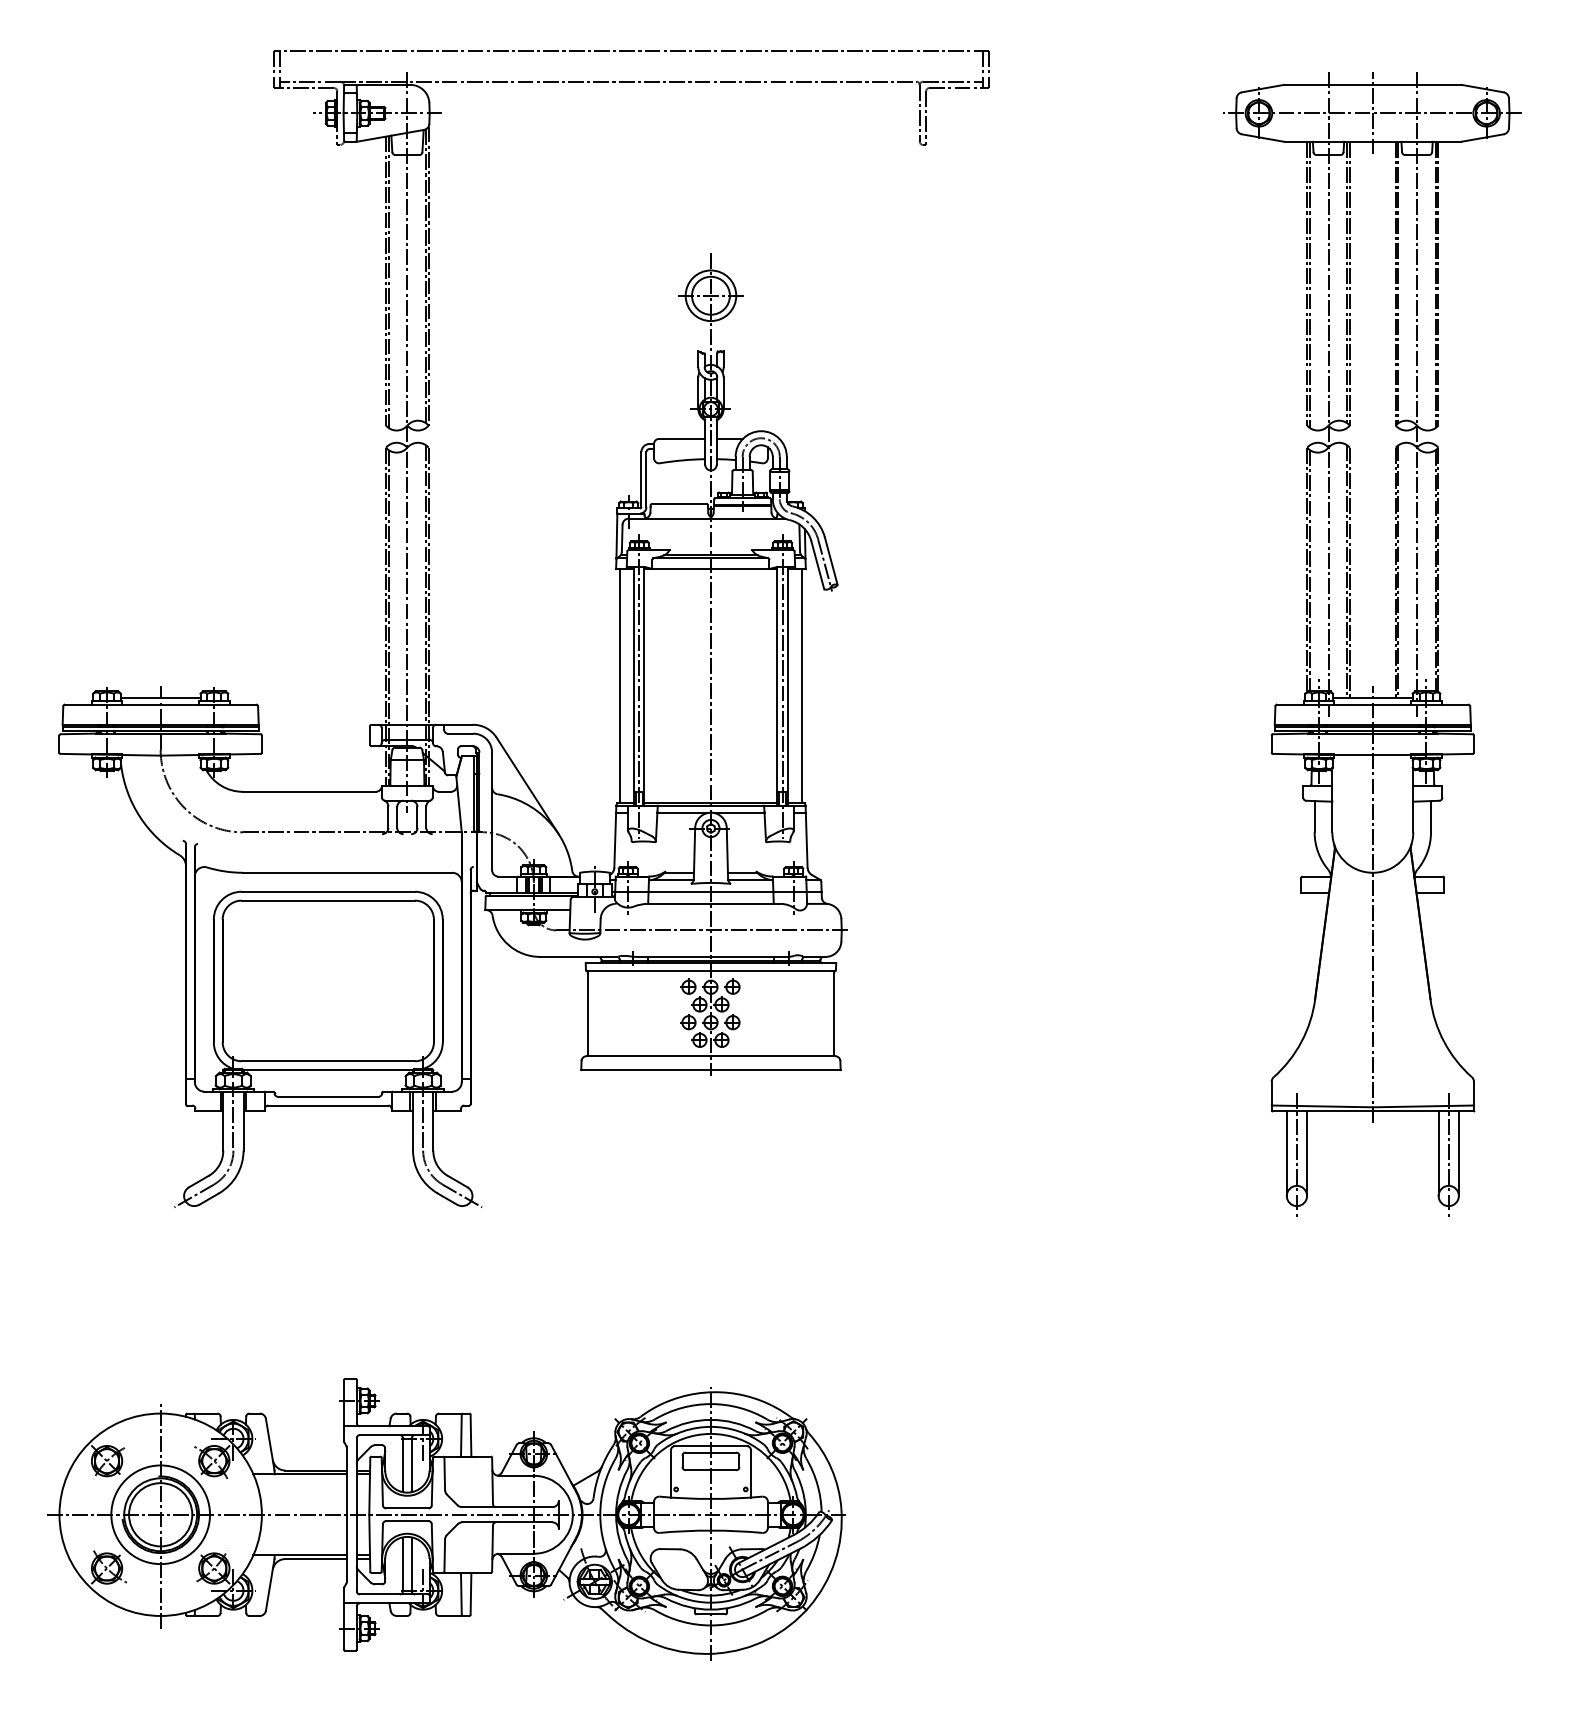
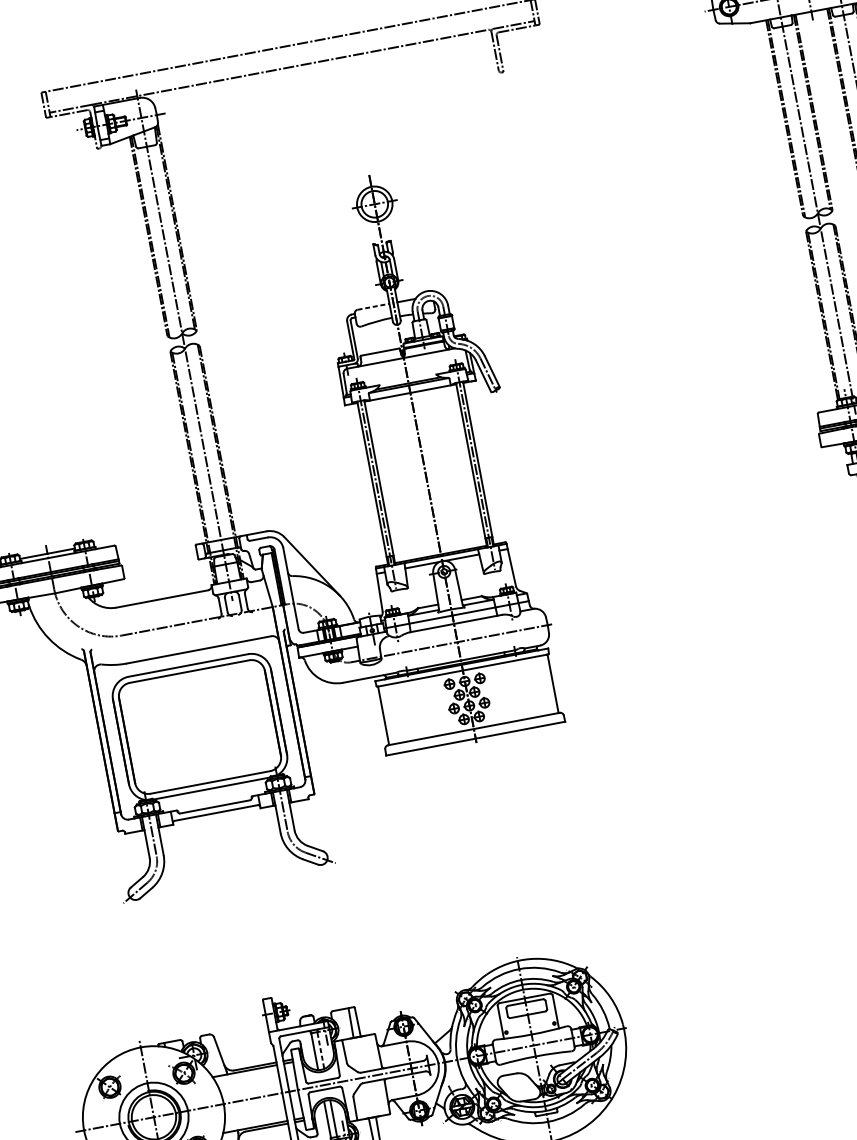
line: (682, 438) -> (373, 306), solid -> dashed
line: (619, 686) -> (362, 485), removed
line: (802, 686) -> (488, 461), removed
line: (411, 1464) -> (320, 1049), solid -> dashed

